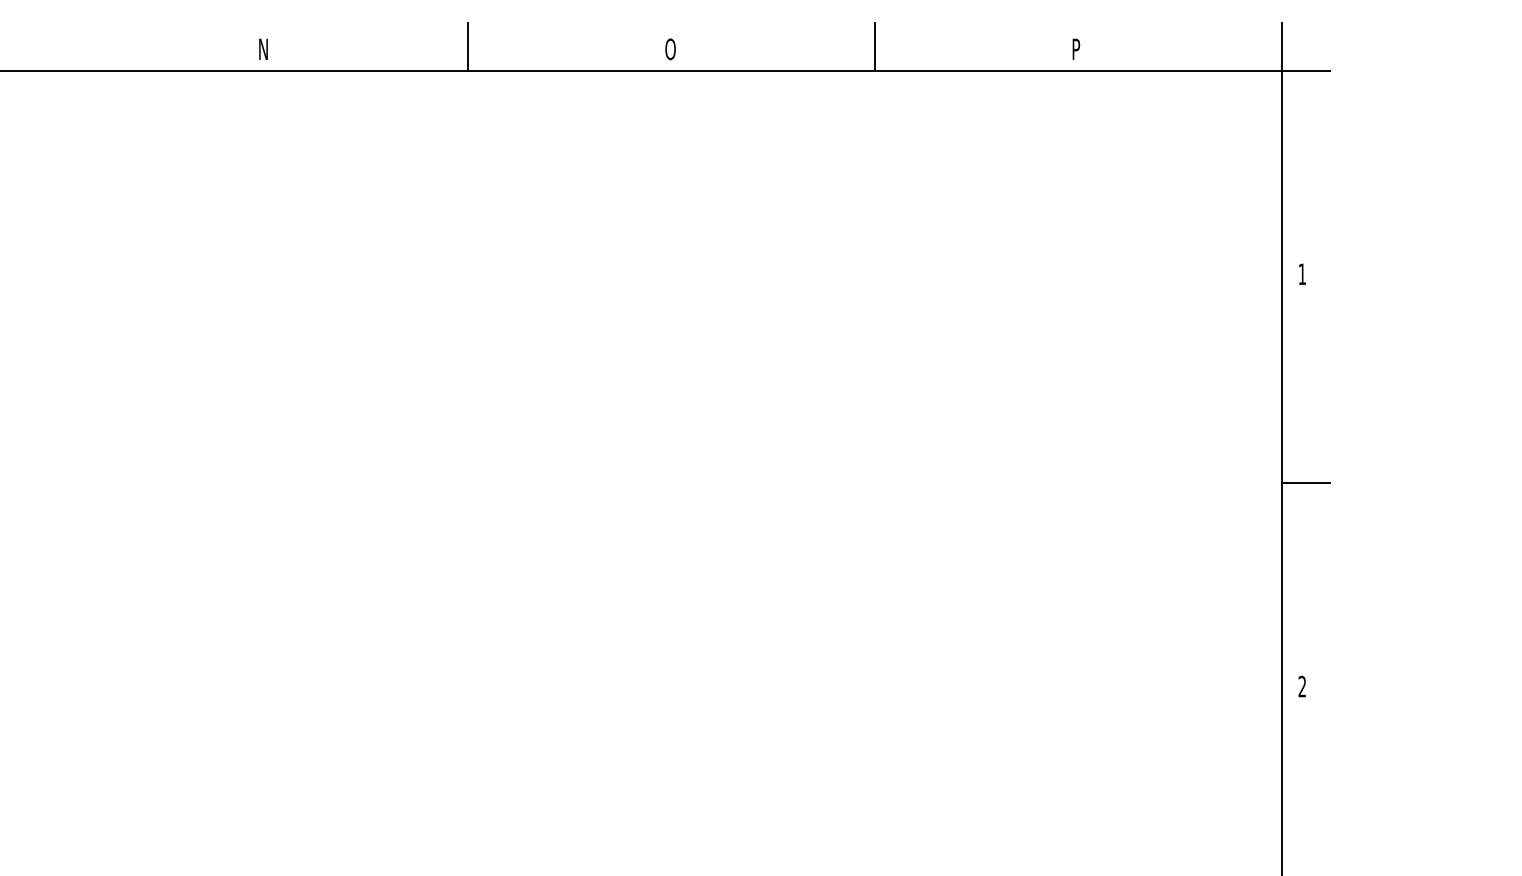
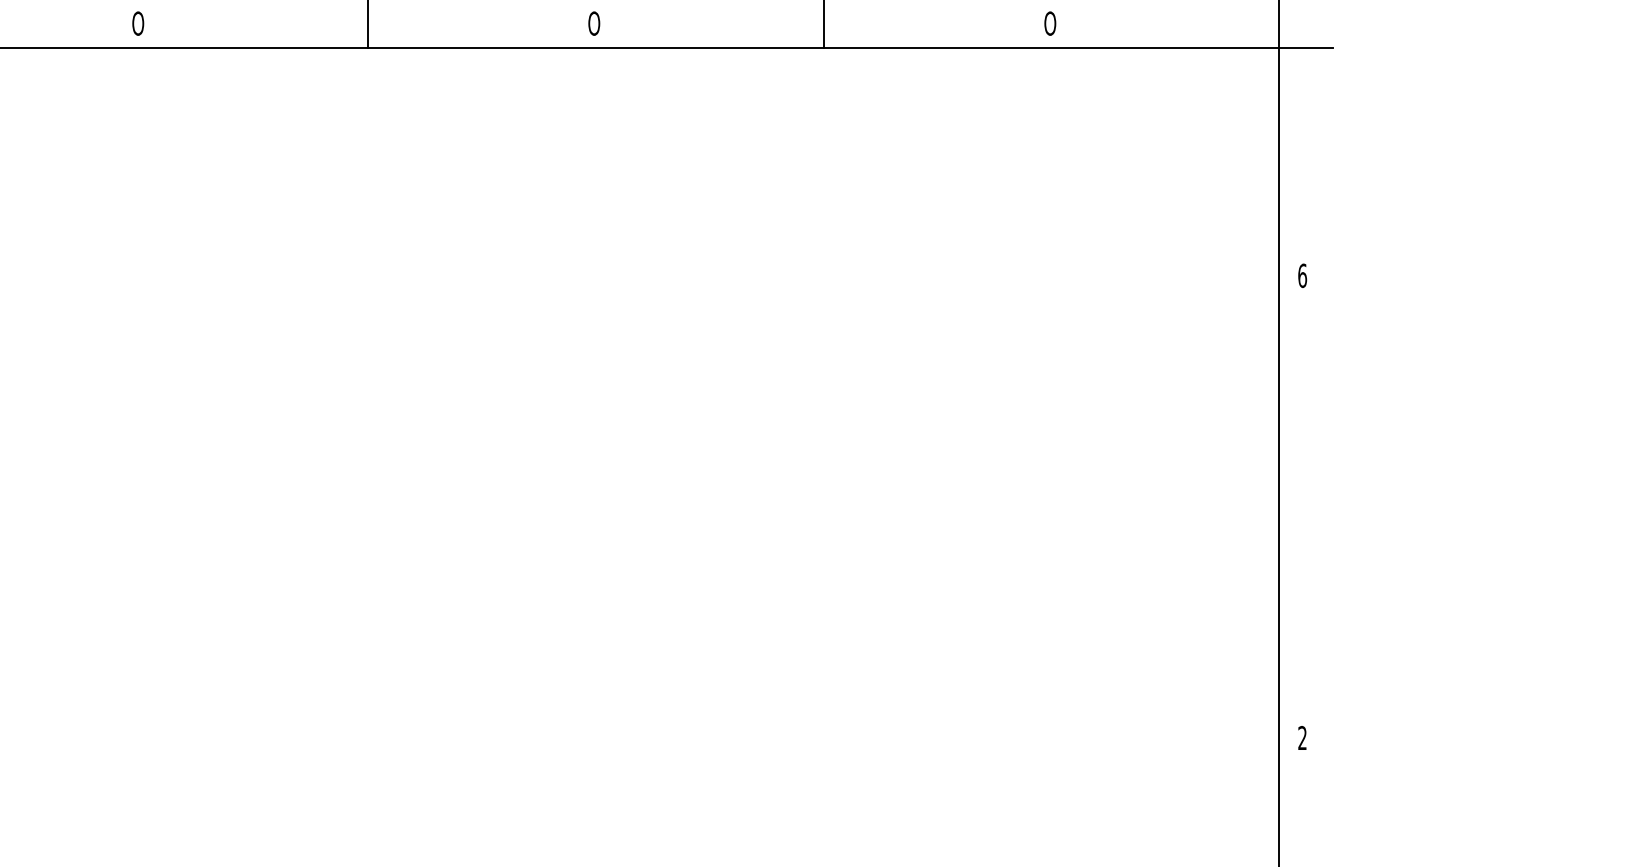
text: (263, 49) -> (137, 23), N -> O
text: (1077, 49) -> (1050, 23), P -> O
text: (1302, 274) -> (1302, 276), 1 -> 6
line: (1305, 483) -> (1306, 510), removed

